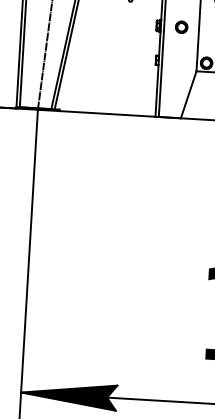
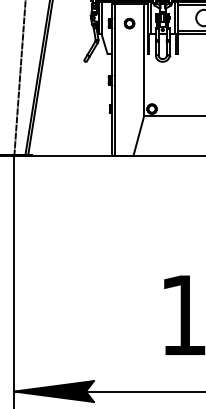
part: (181, 27) -> (129, 80), removed

